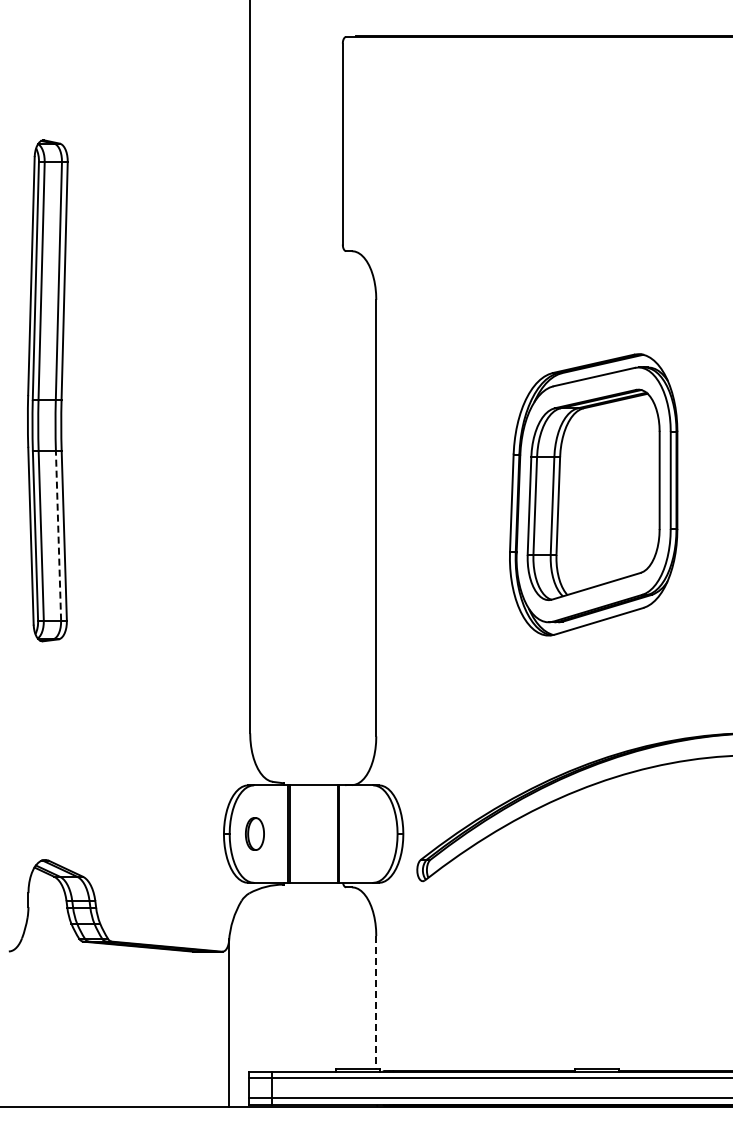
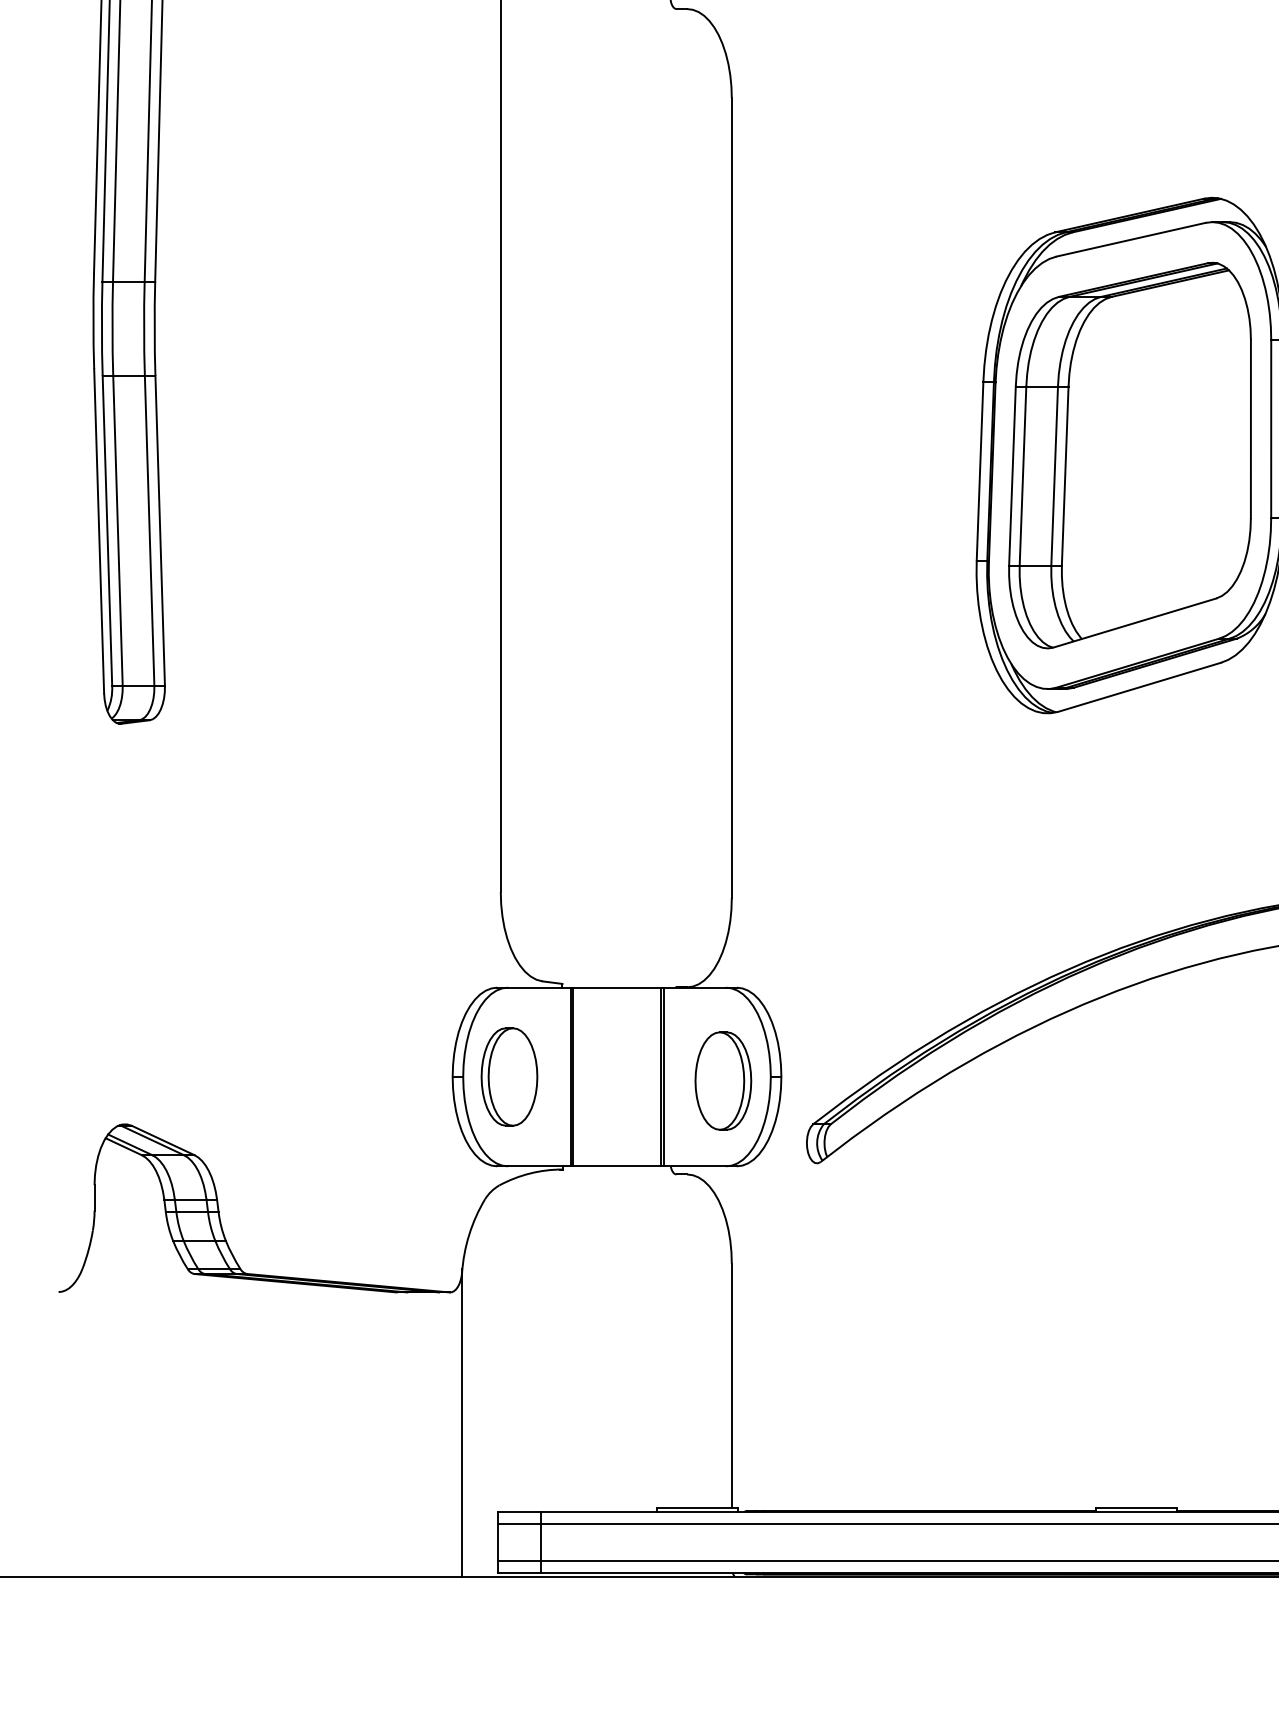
line: (58, 536) -> (149, 531), dashed -> solid
part: (254, 833) -> (508, 1075), size x1.67
part: (371, 835) -> (723, 1079), added
line: (376, 1002) -> (732, 1385), dashed -> solid

